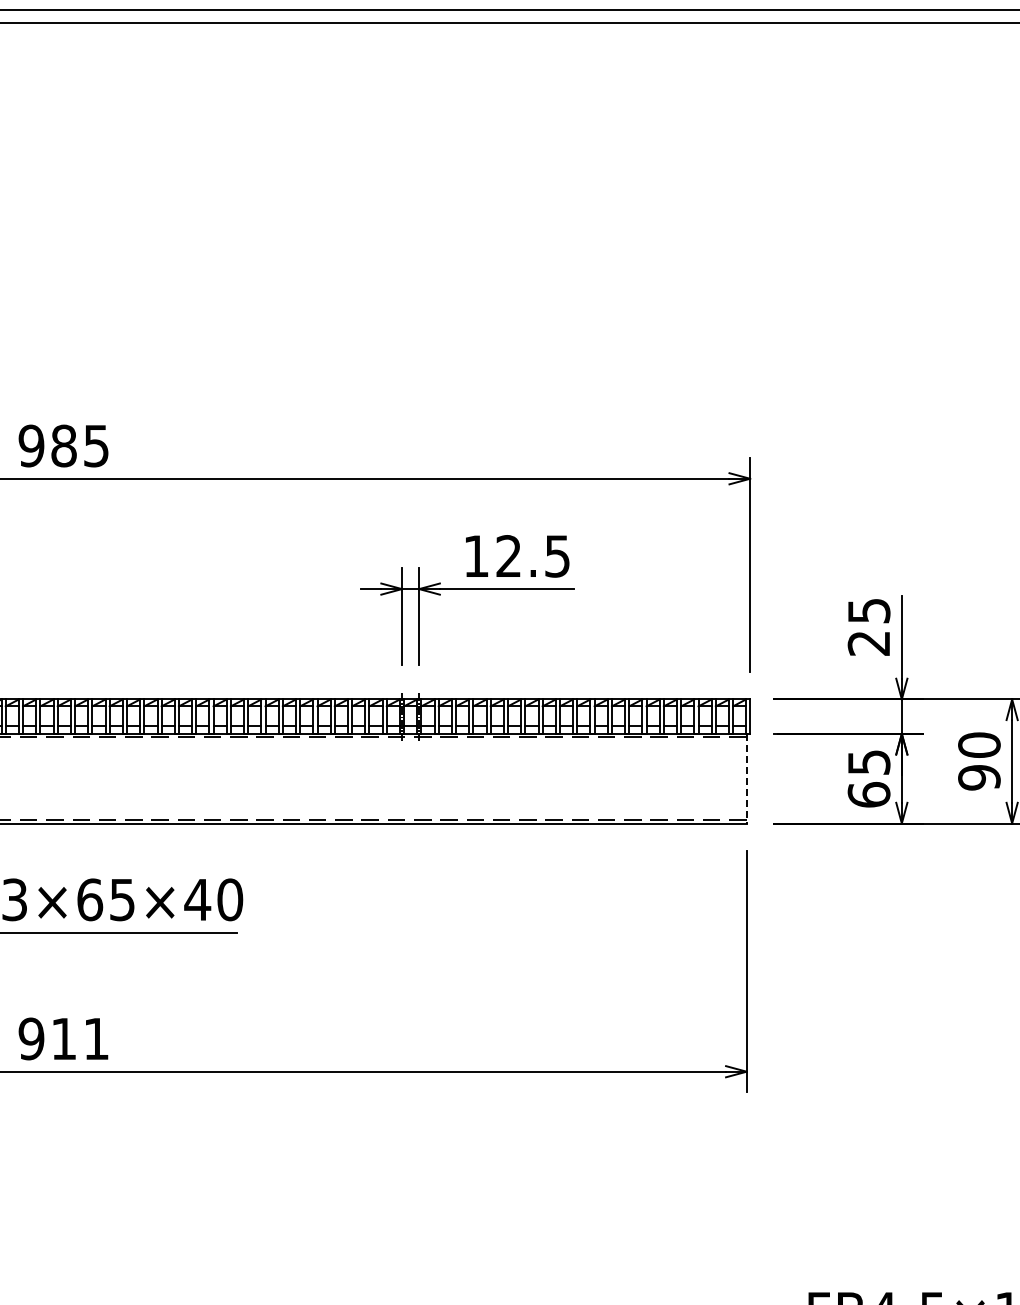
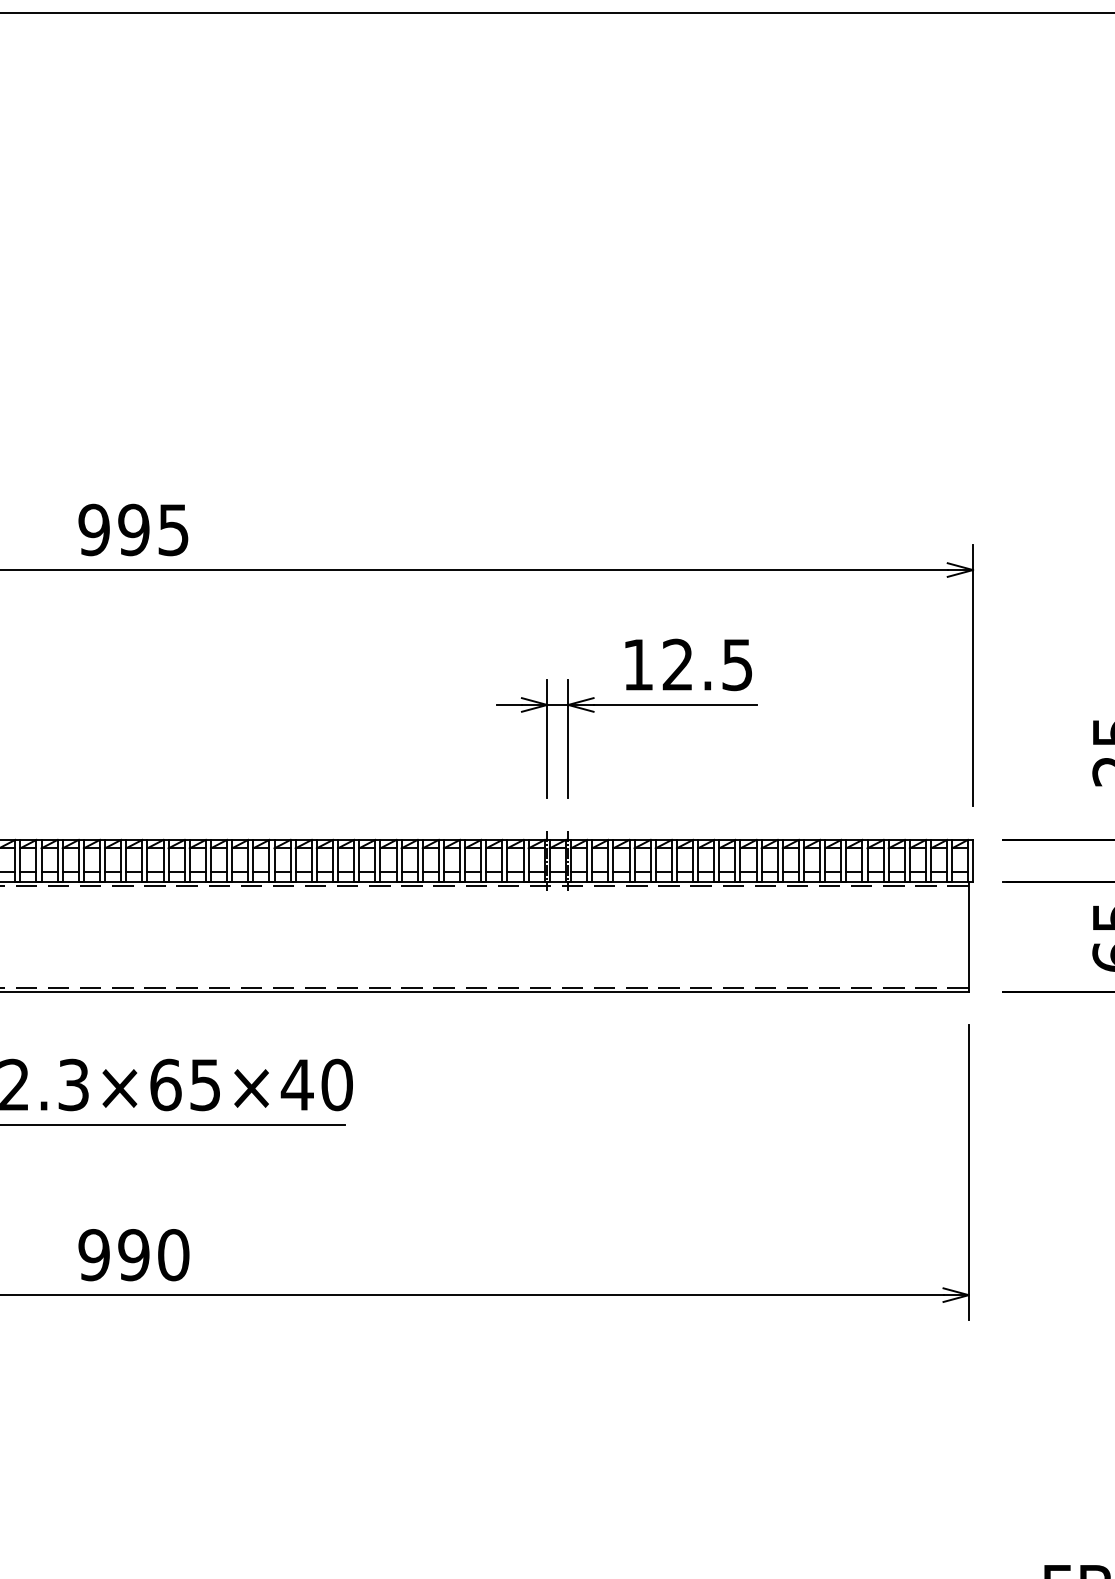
text: (63, 445) -> (133, 529), 985 -> 995
line: (746, 778) -> (968, 936), dashed -> solid
text: (80, 1038) -> (154, 1254), 911 -> 990

